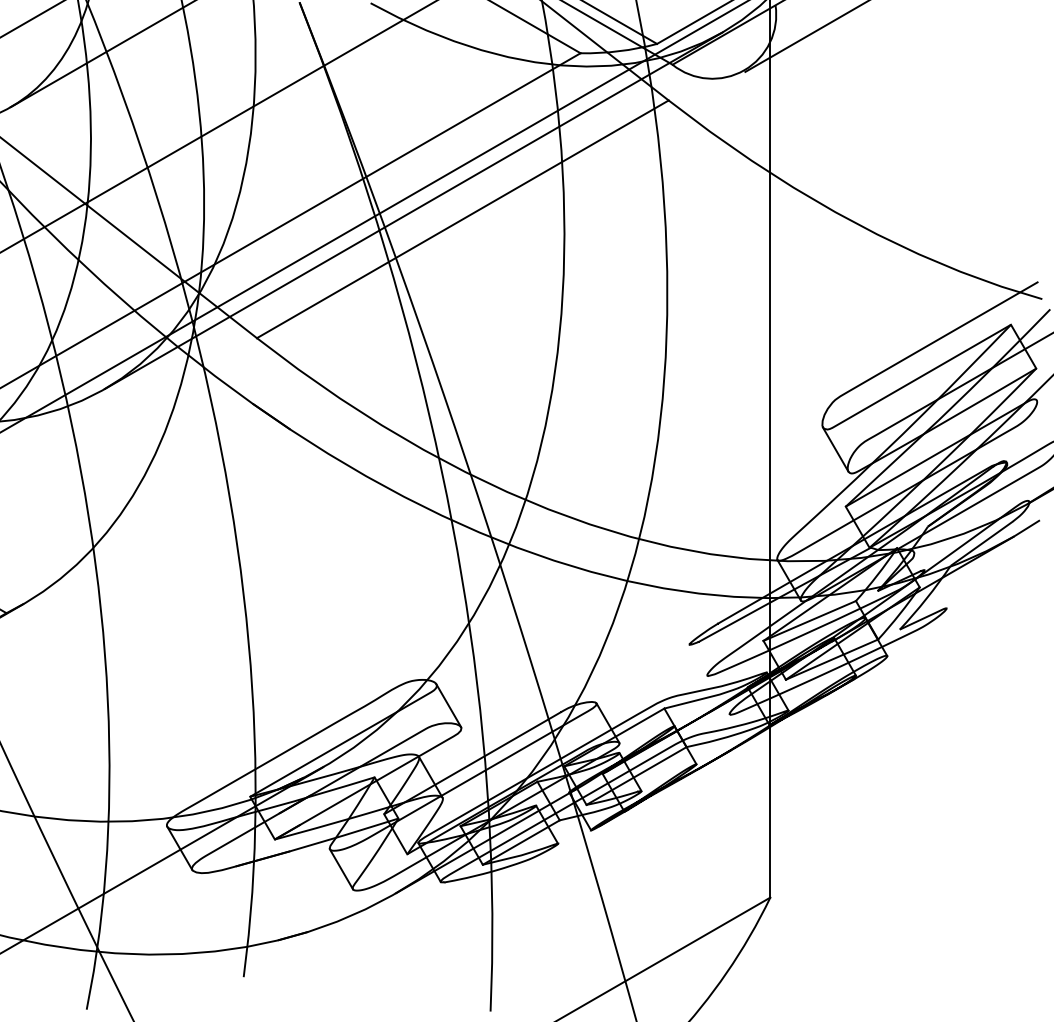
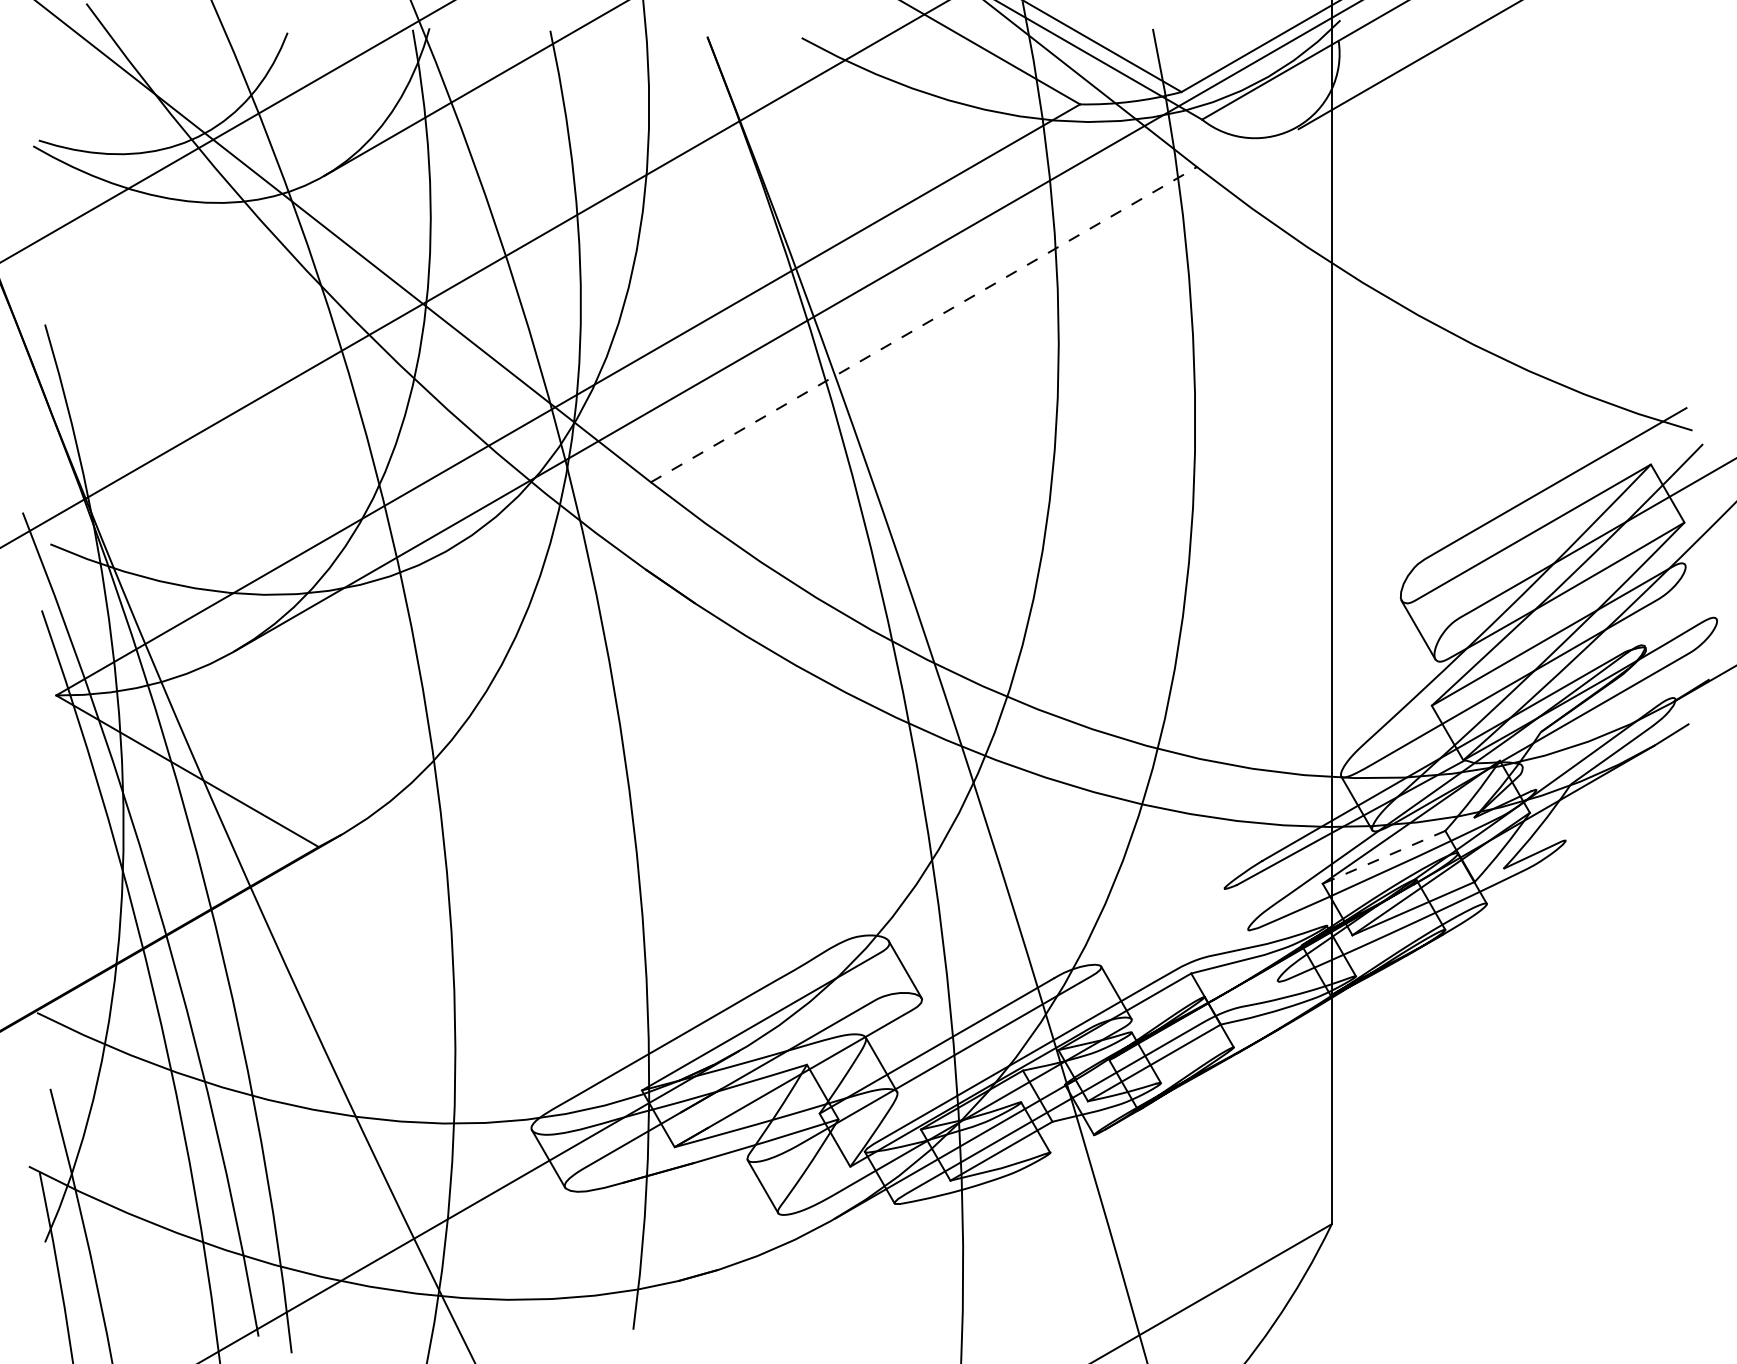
line: (413, 210) -> (858, 312), removed
line: (463, 219) -> (924, 324), solid -> dashed
line: (810, 621) -> (1384, 857), solid -> dashed

